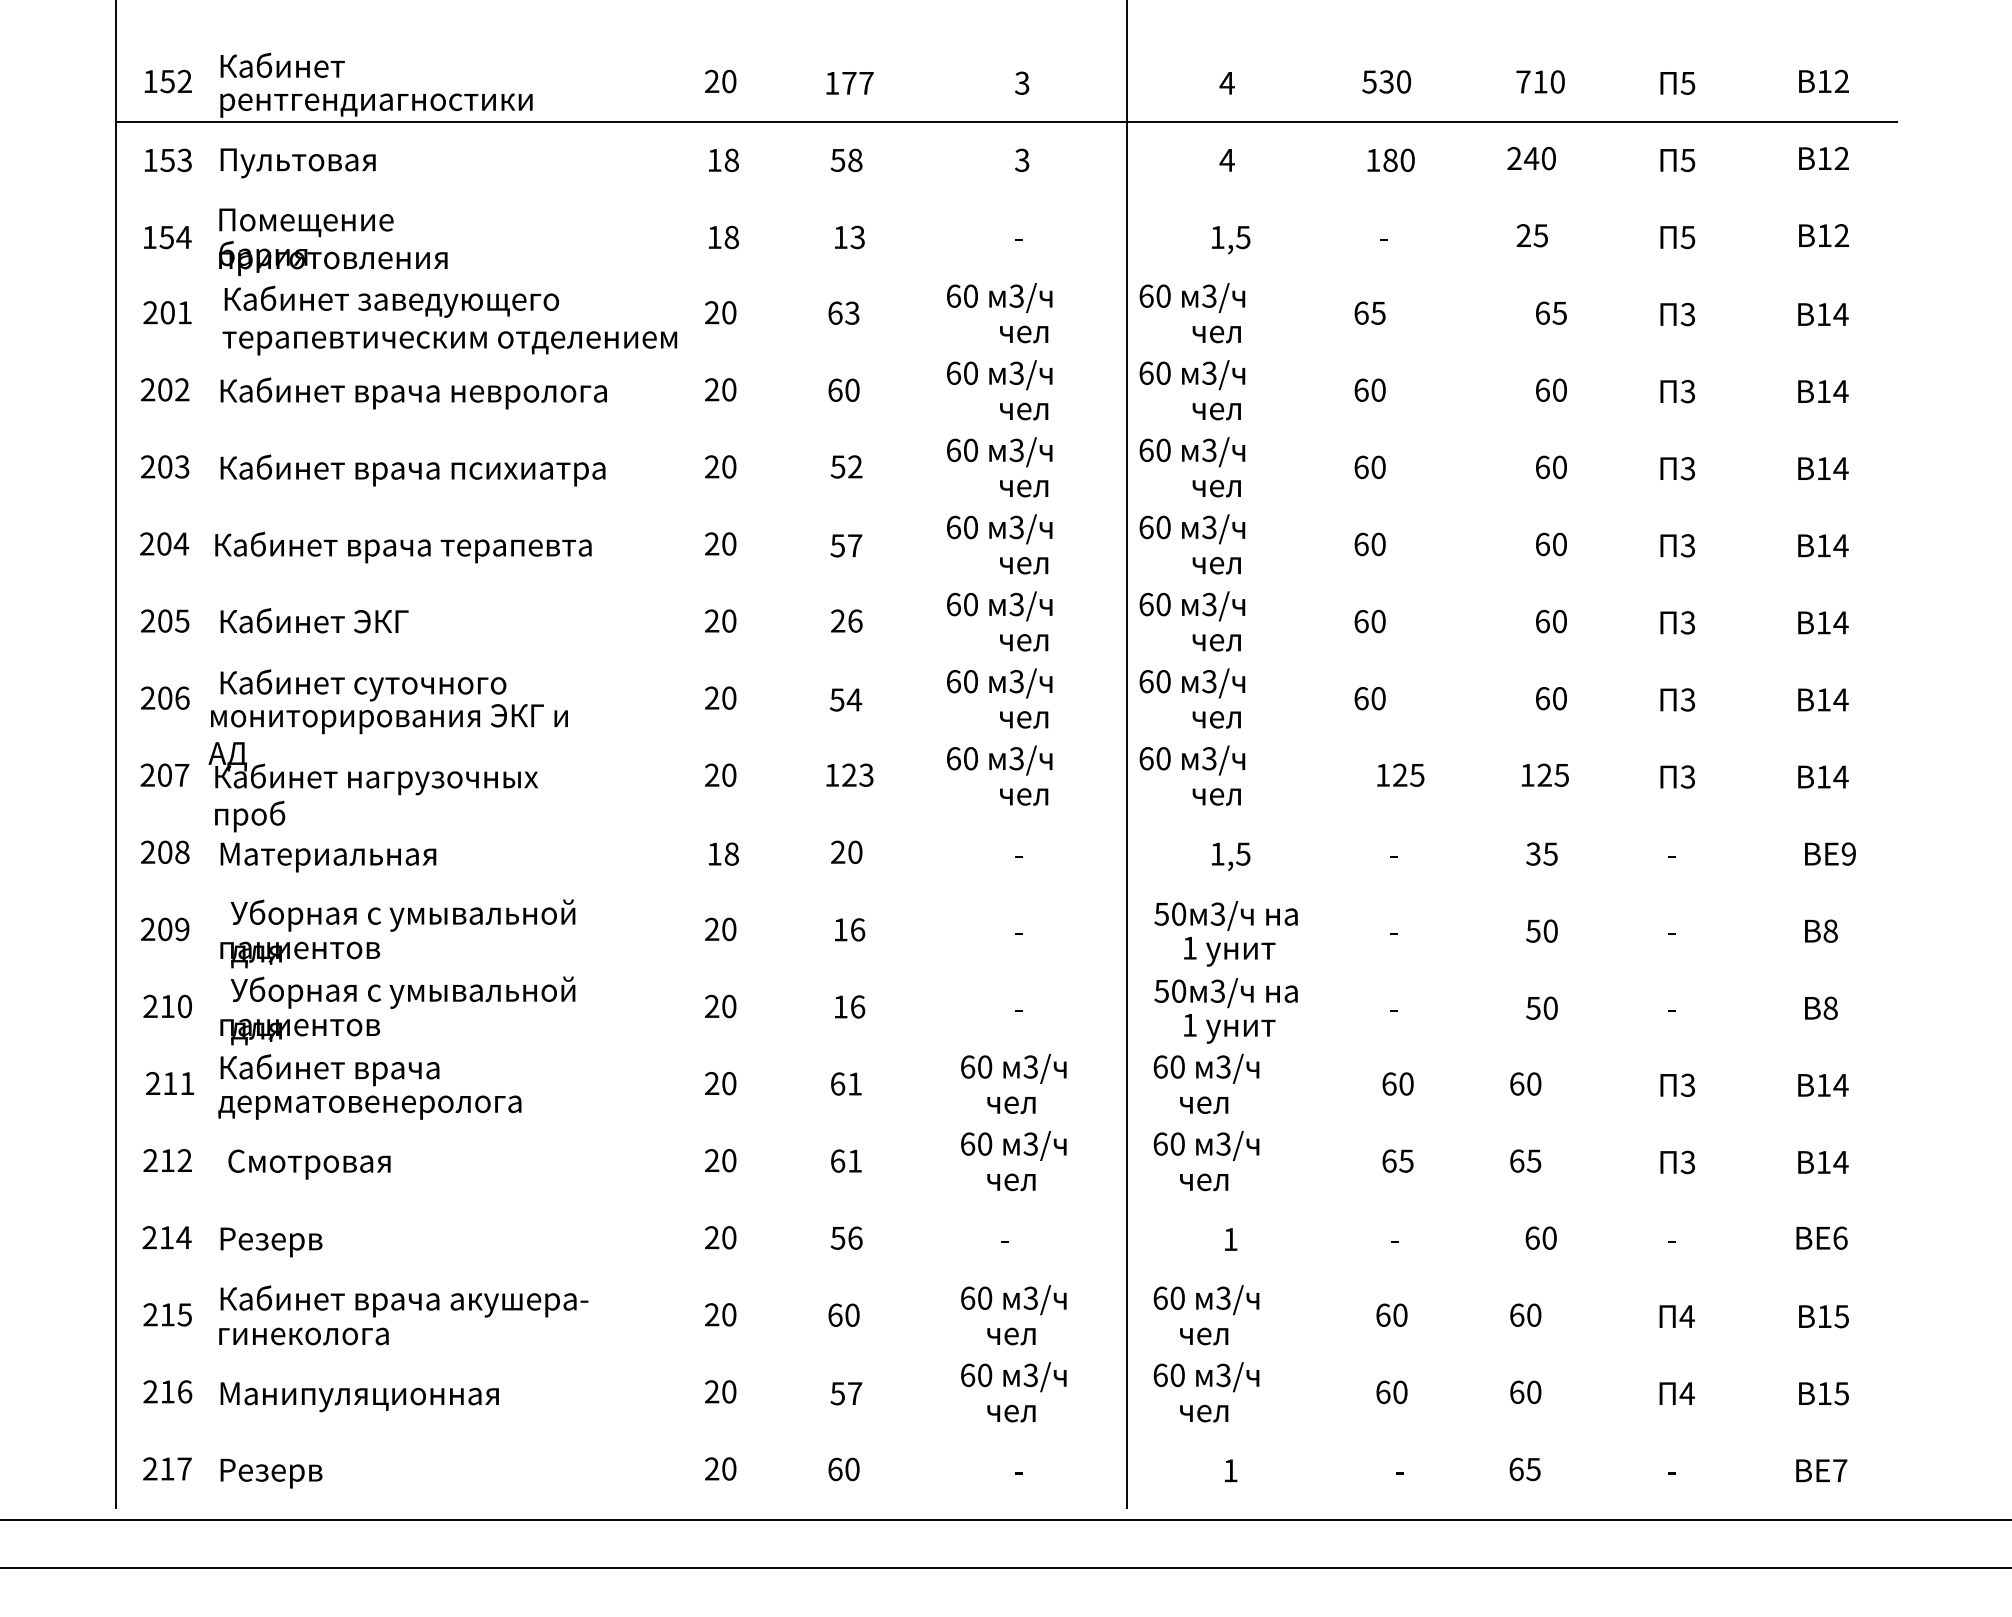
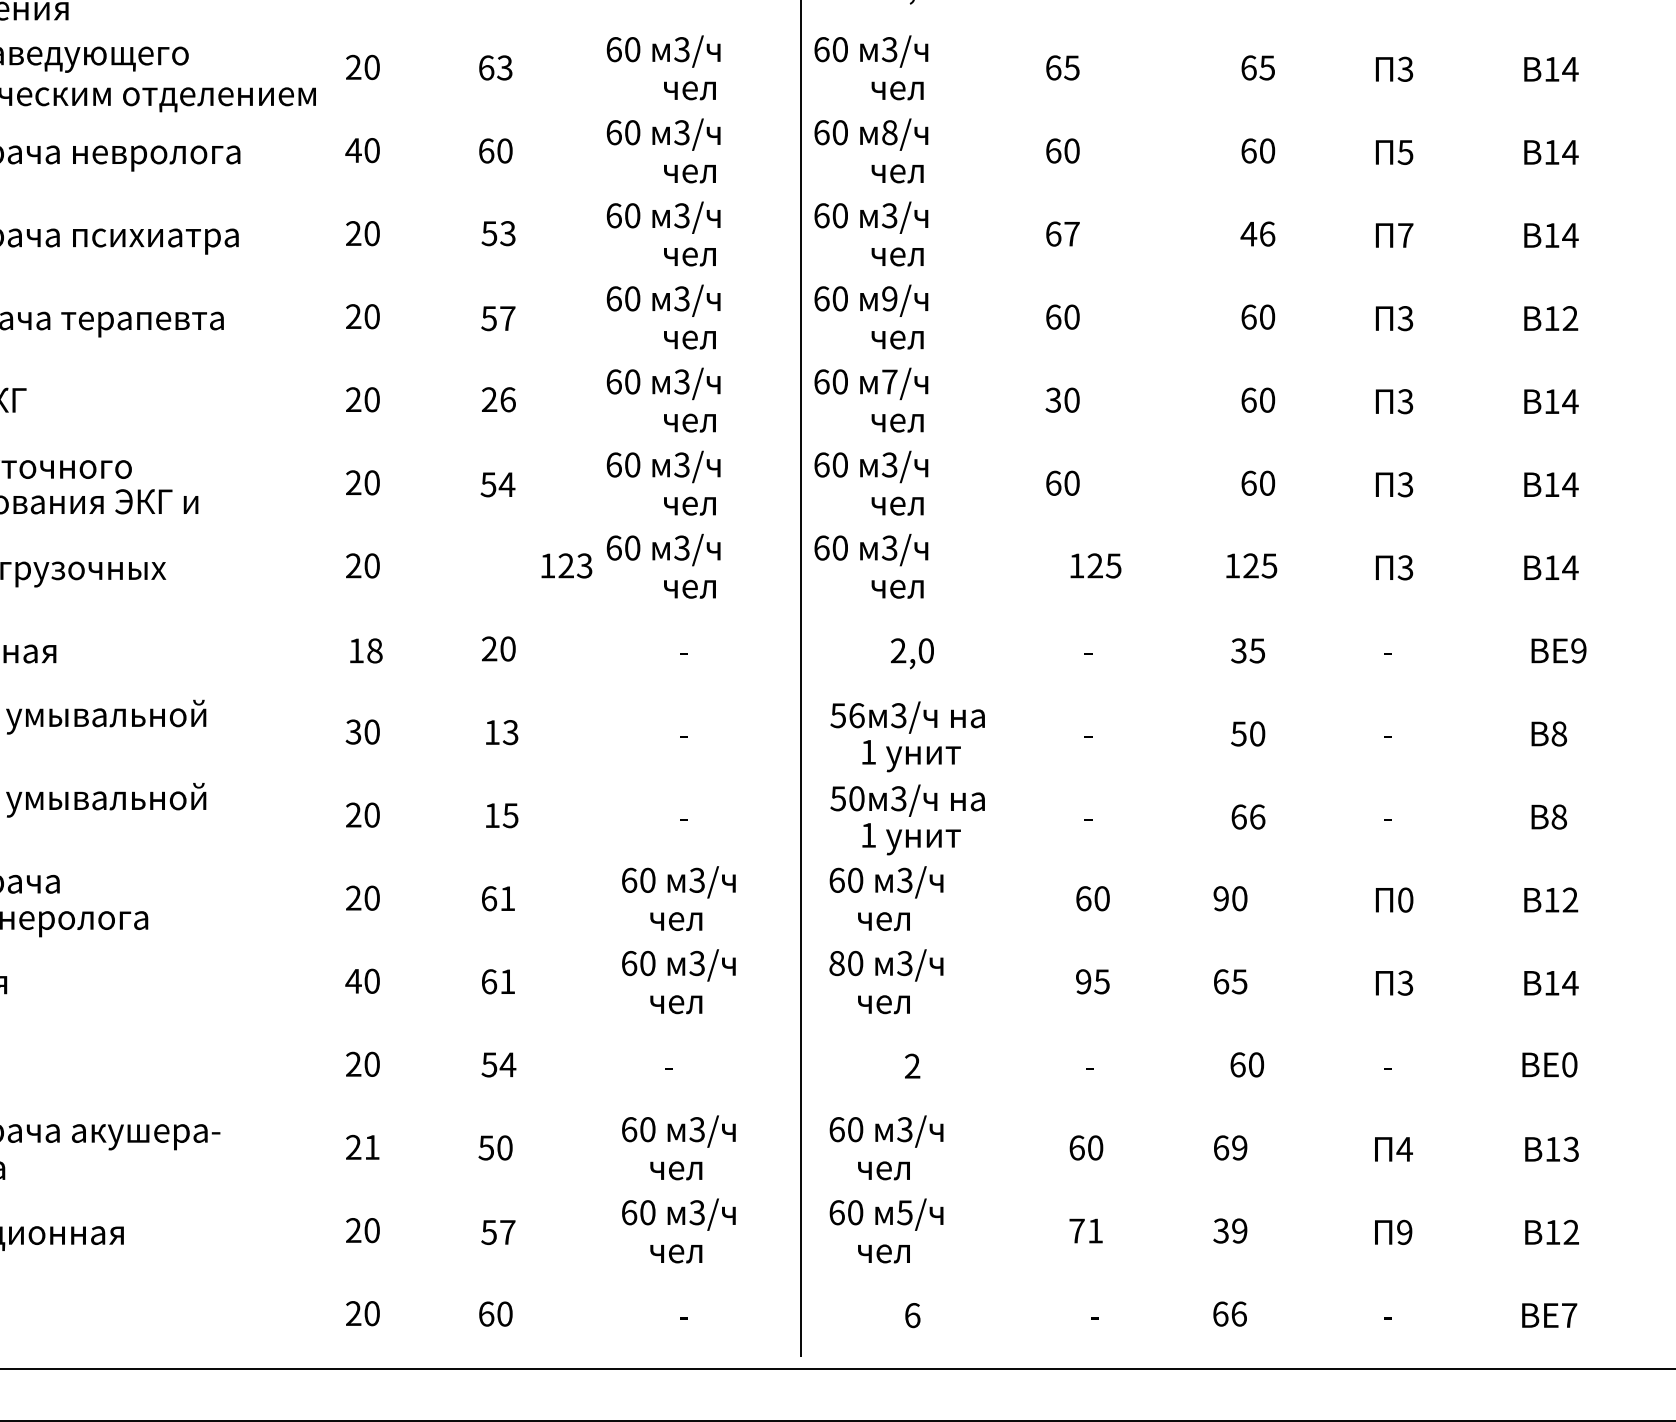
text: (1209, 372) -> (889, 131), 3/ -> 8/
text: (711, 389) -> (353, 150), 20 -> 40
text: (1688, 391) -> (1406, 152), 3 -> 5
text: (855, 466) -> (508, 233), 52 -> 53
text: (1378, 467) -> (1071, 234), 60 -> 67
text: (1550, 467) -> (1257, 234), 60 -> 46
text: (1687, 468) -> (1404, 235), 3 -> 7
text: (1209, 527) -> (889, 298), 3/ -> 9/
text: (1840, 545) -> (1569, 318), 14 -> 12
text: (1209, 604) -> (889, 381), 3/ -> 7/
text: (1361, 621) -> (1053, 400), 60 -> 30
text: (849, 774) -> (566, 565), moved
text: (1230, 853) -> (912, 650), 1,5 -> 2,0
text: (1179, 913) -> (857, 714), 50 -> 56
text: (711, 929) -> (353, 732), 20 -> 30
text: (857, 929) -> (510, 732), 16 -> 13
text: (857, 1006) -> (510, 815), 16 -> 15
text: (1541, 1007) -> (1247, 816), 50 -> 66
text: (1517, 1083) -> (1221, 898), 60 -> 90
text: (1687, 1084) -> (1404, 899), 3 -> 0
text: (1840, 1084) -> (1569, 899), 14 -> 12
text: (1160, 1143) -> (836, 962), 60 -> 80
text: (711, 1160) -> (353, 981), 20 -> 40
text: (1389, 1160) -> (1083, 981), 65 -> 95
text: (854, 1237) -> (507, 1064), 56 -> 54
text: (1840, 1237) -> (1569, 1064), 6 -> 0
text: (1230, 1238) -> (912, 1065), 1 -> 2
text: (729, 1314) -> (372, 1147), 20 -> 21
text: (835, 1314) -> (486, 1147), 60 -> 50
text: (1534, 1314) -> (1240, 1147), 60 -> 69
text: (1841, 1315) -> (1570, 1148), 15 -> 13
text: (1223, 1374) -> (904, 1211), 3/ -> 5/
text: (1525, 1391) -> (1230, 1230), 60 -> 39
text: (1391, 1392) -> (1085, 1231), 60 -> 71
text: (1686, 1393) -> (1403, 1232), 4 -> 9
text: (1841, 1393) -> (1570, 1232), 15 -> 12
text: (1533, 1469) -> (1238, 1314), 65 -> 66
text: (1230, 1470) -> (912, 1315), 1 -> 6

